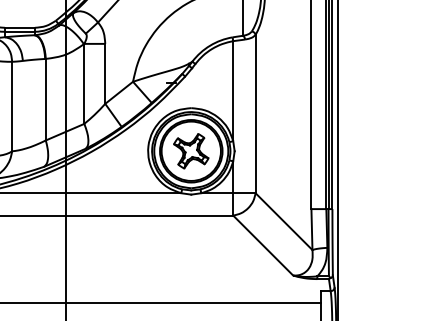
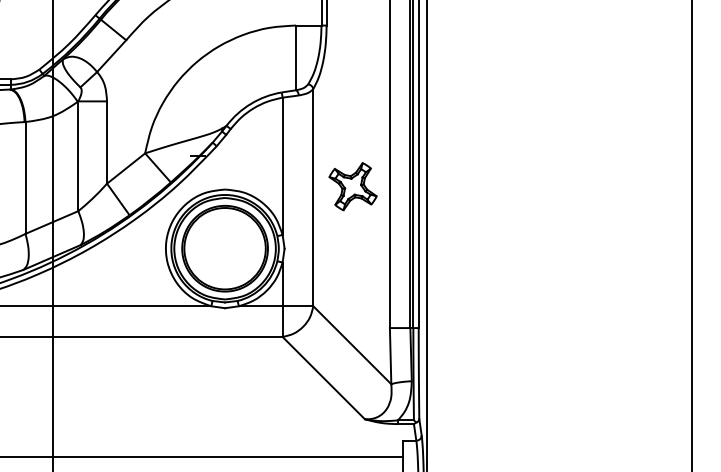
part: (190, 151) -> (352, 186), moved

